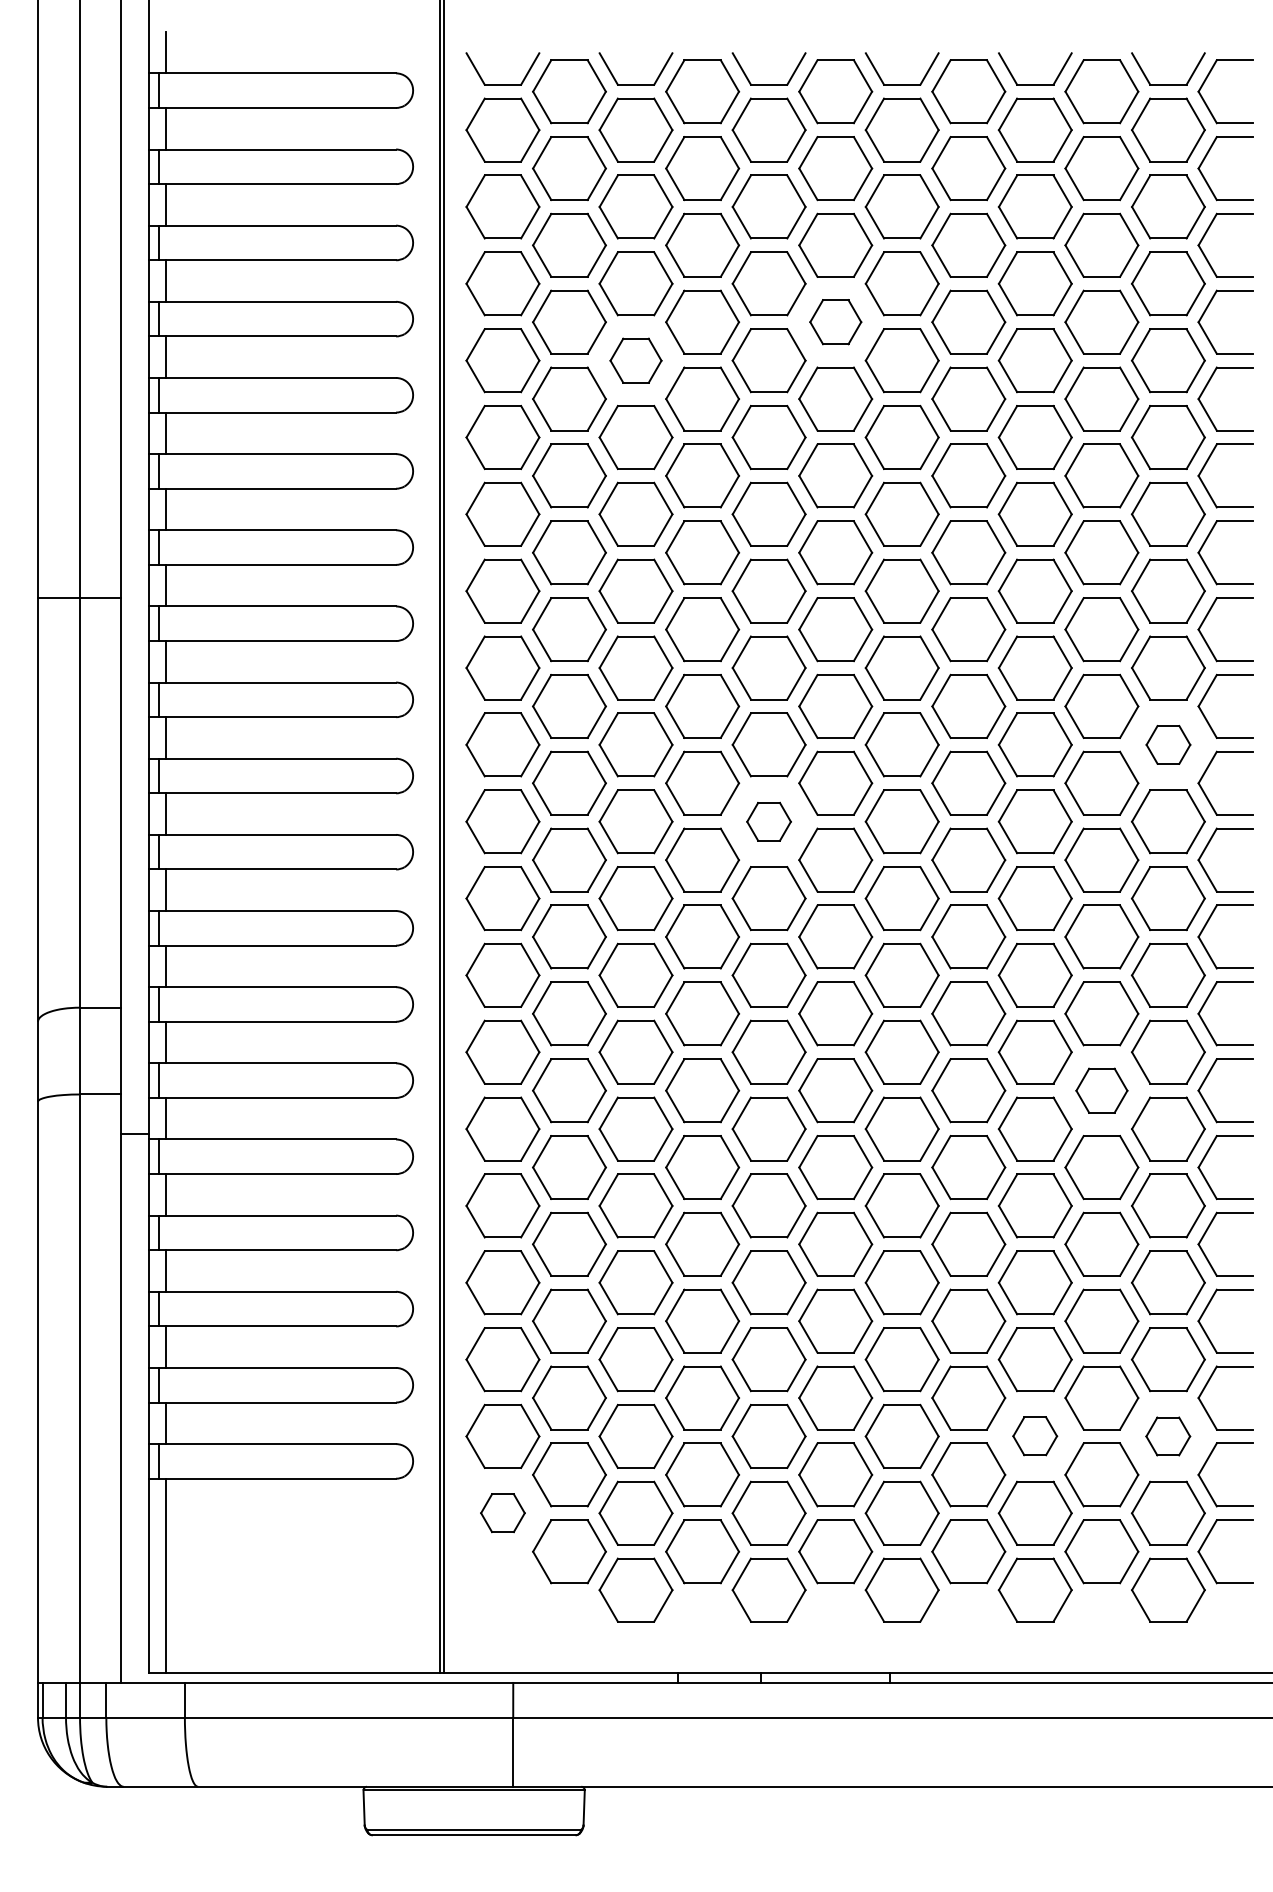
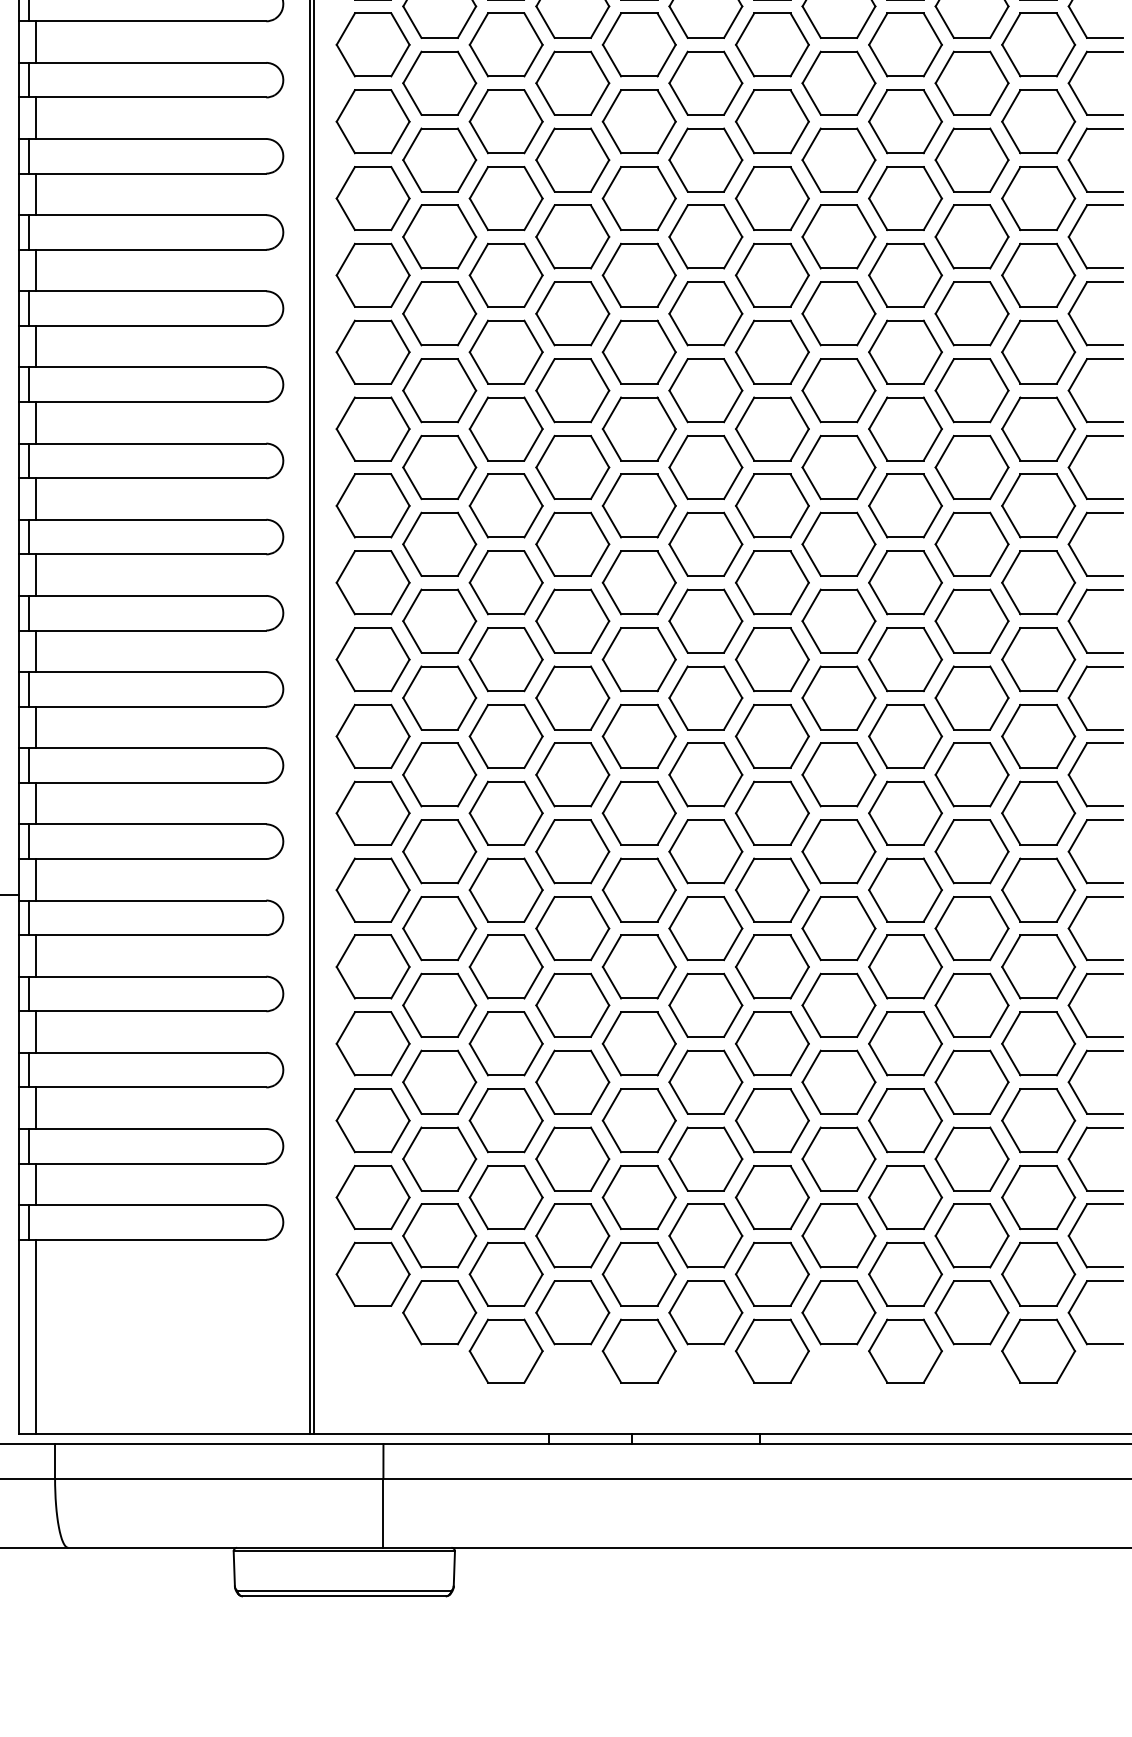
part: (835, 321) -> (705, 82), size x1.43
part: (635, 360) -> (505, 121), size x1.43
part: (1168, 744) -> (1038, 505), size x1.67
part: (768, 821) -> (638, 582), size x1.67
part: (1101, 1090) -> (971, 851), size x1.43
part: (1034, 1435) -> (904, 1196), size x1.67
part: (1167, 1436) -> (1037, 1197), size x1.67
part: (502, 1512) -> (372, 1273), size x1.67

